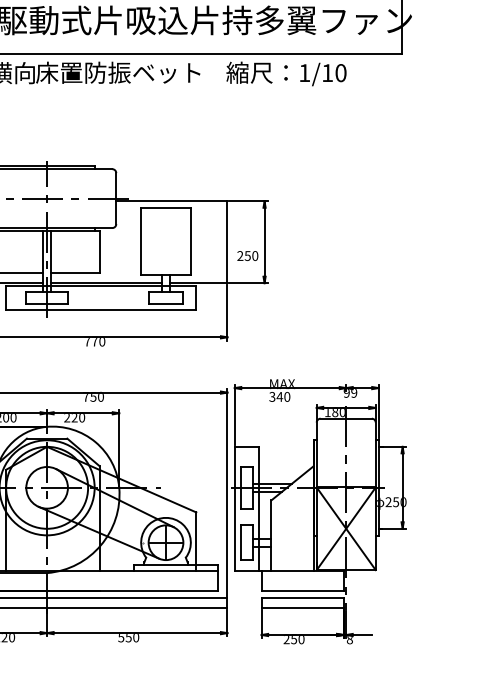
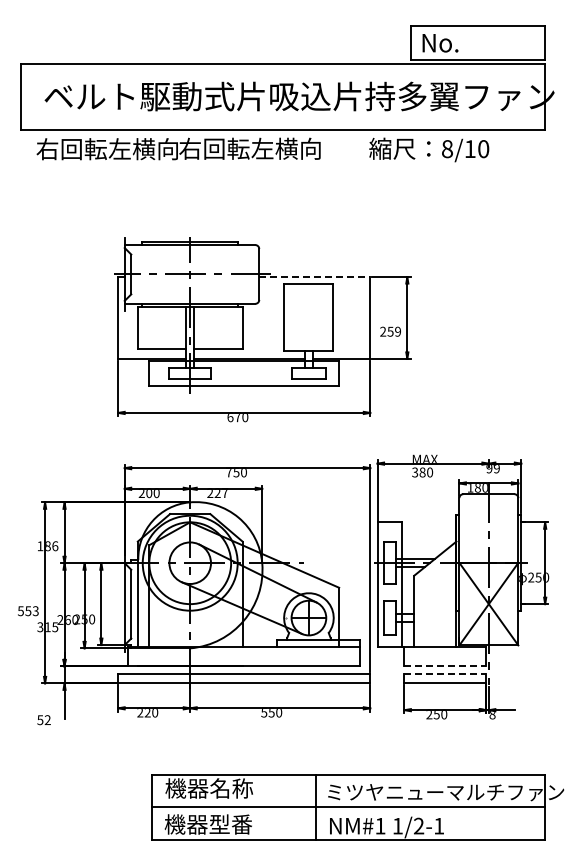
text: (118, 72) -> (261, 148), 床置防振ベット -> 右回転左横向
text: (304, 73) -> (447, 149), 1/10 -> 8/10
line: (171, 201) -> (314, 277), solid -> dashed
text: (254, 255) -> (397, 331), 250 -> 259
text: (87, 342) -> (230, 418), 770 -> 670
text: (279, 396) -> (422, 472), 340 -> 380
text: (82, 418) -> (225, 494), 220 -> 227
line: (302, 591) -> (445, 666), solid -> dashed
line: (302, 598) -> (445, 673), solid -> dashed

